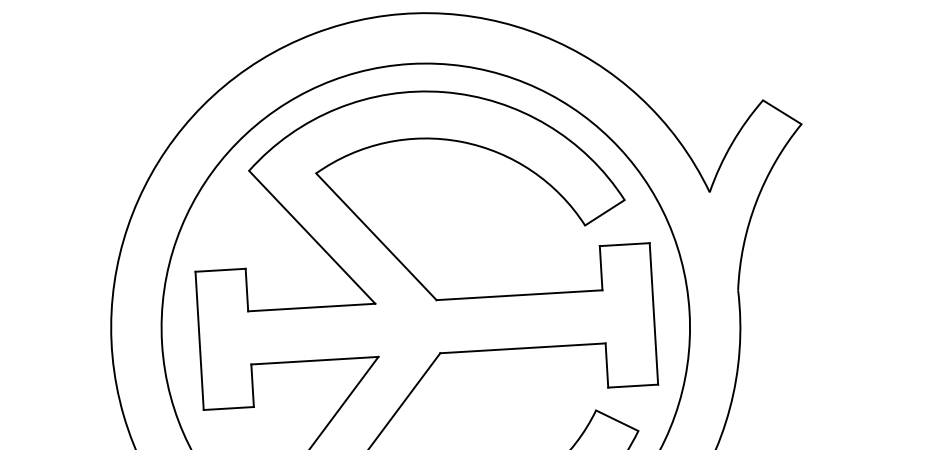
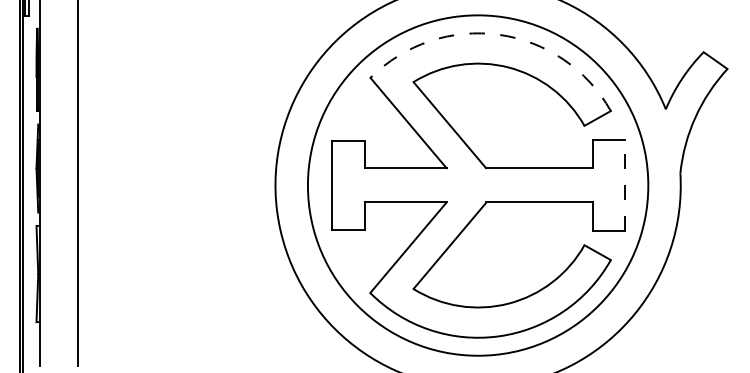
arc: (443, 91) -> (498, 34), solid -> dashed
line: (654, 314) -> (625, 185), solid -> dashed

